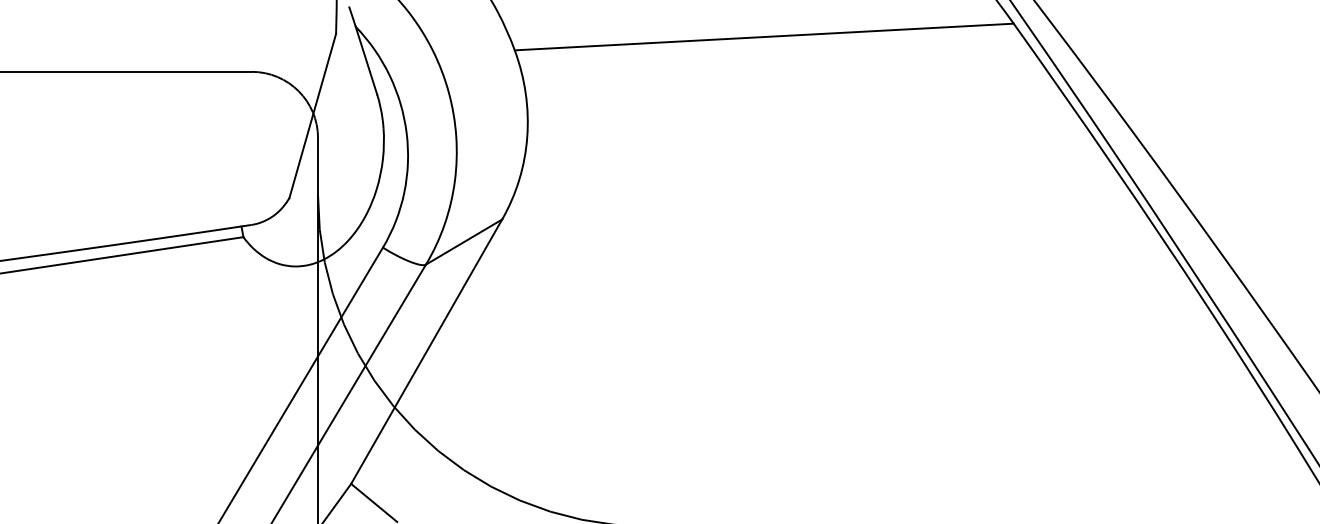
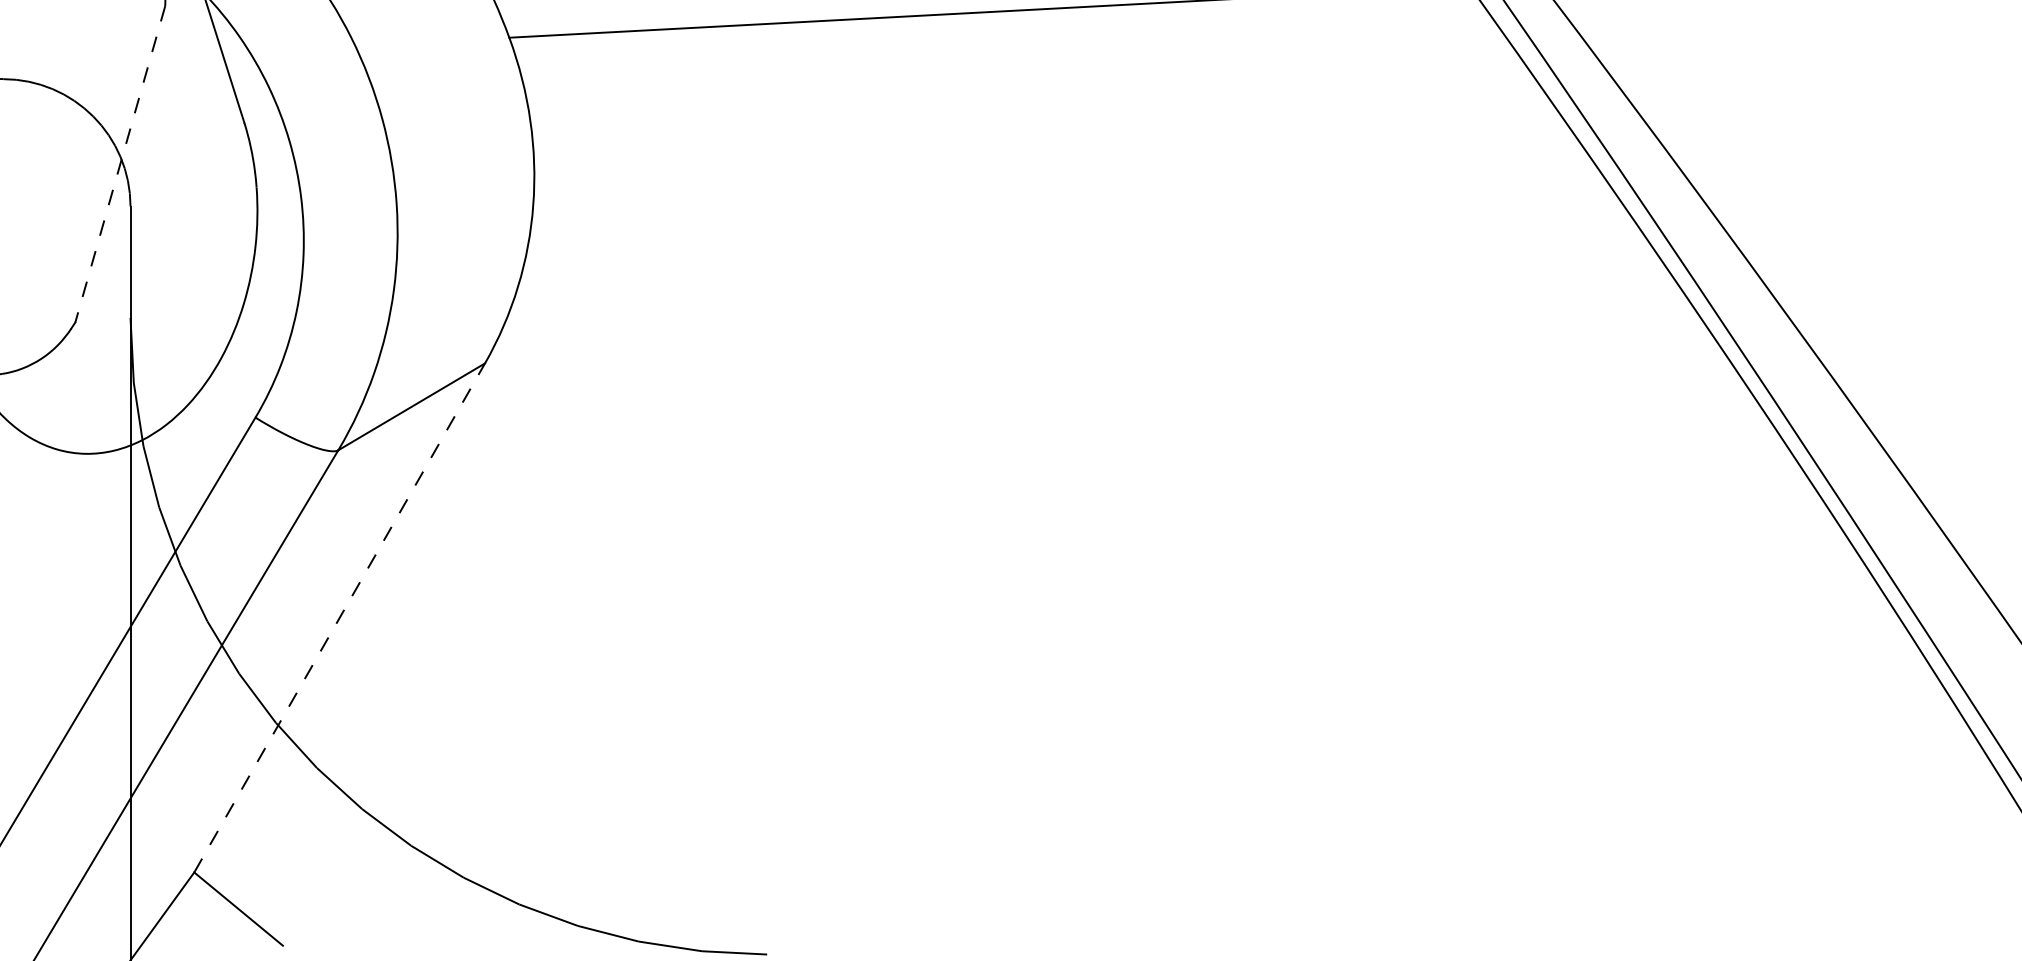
line: (312, 116) -> (119, 165), solid -> dashed
line: (426, 351) -> (339, 617), solid -> dashed

